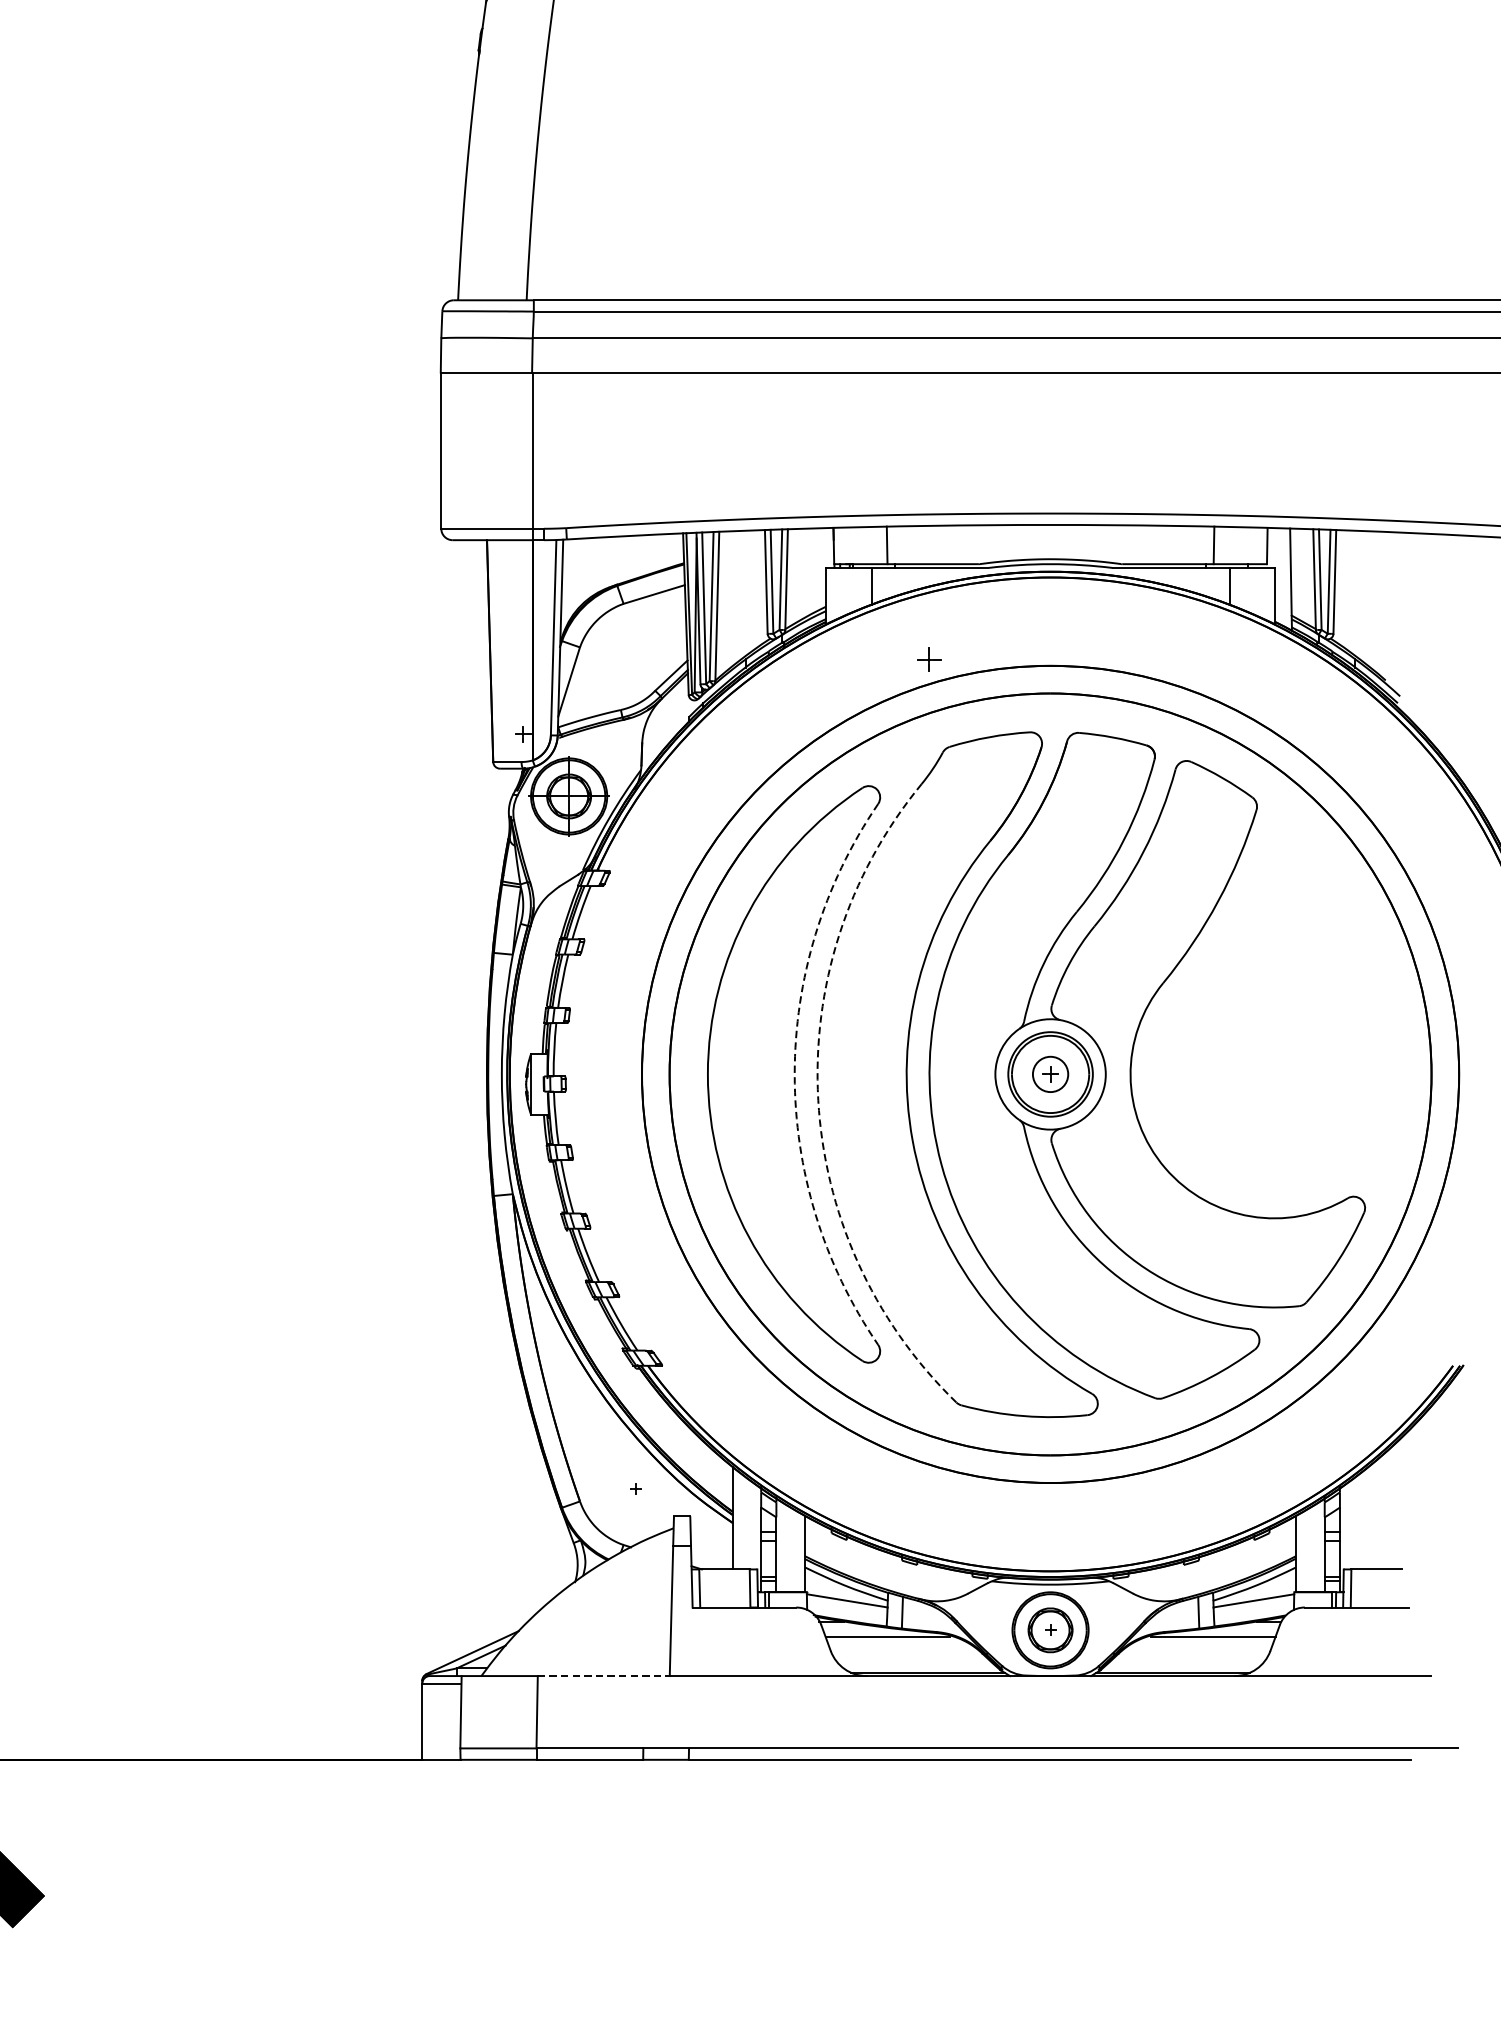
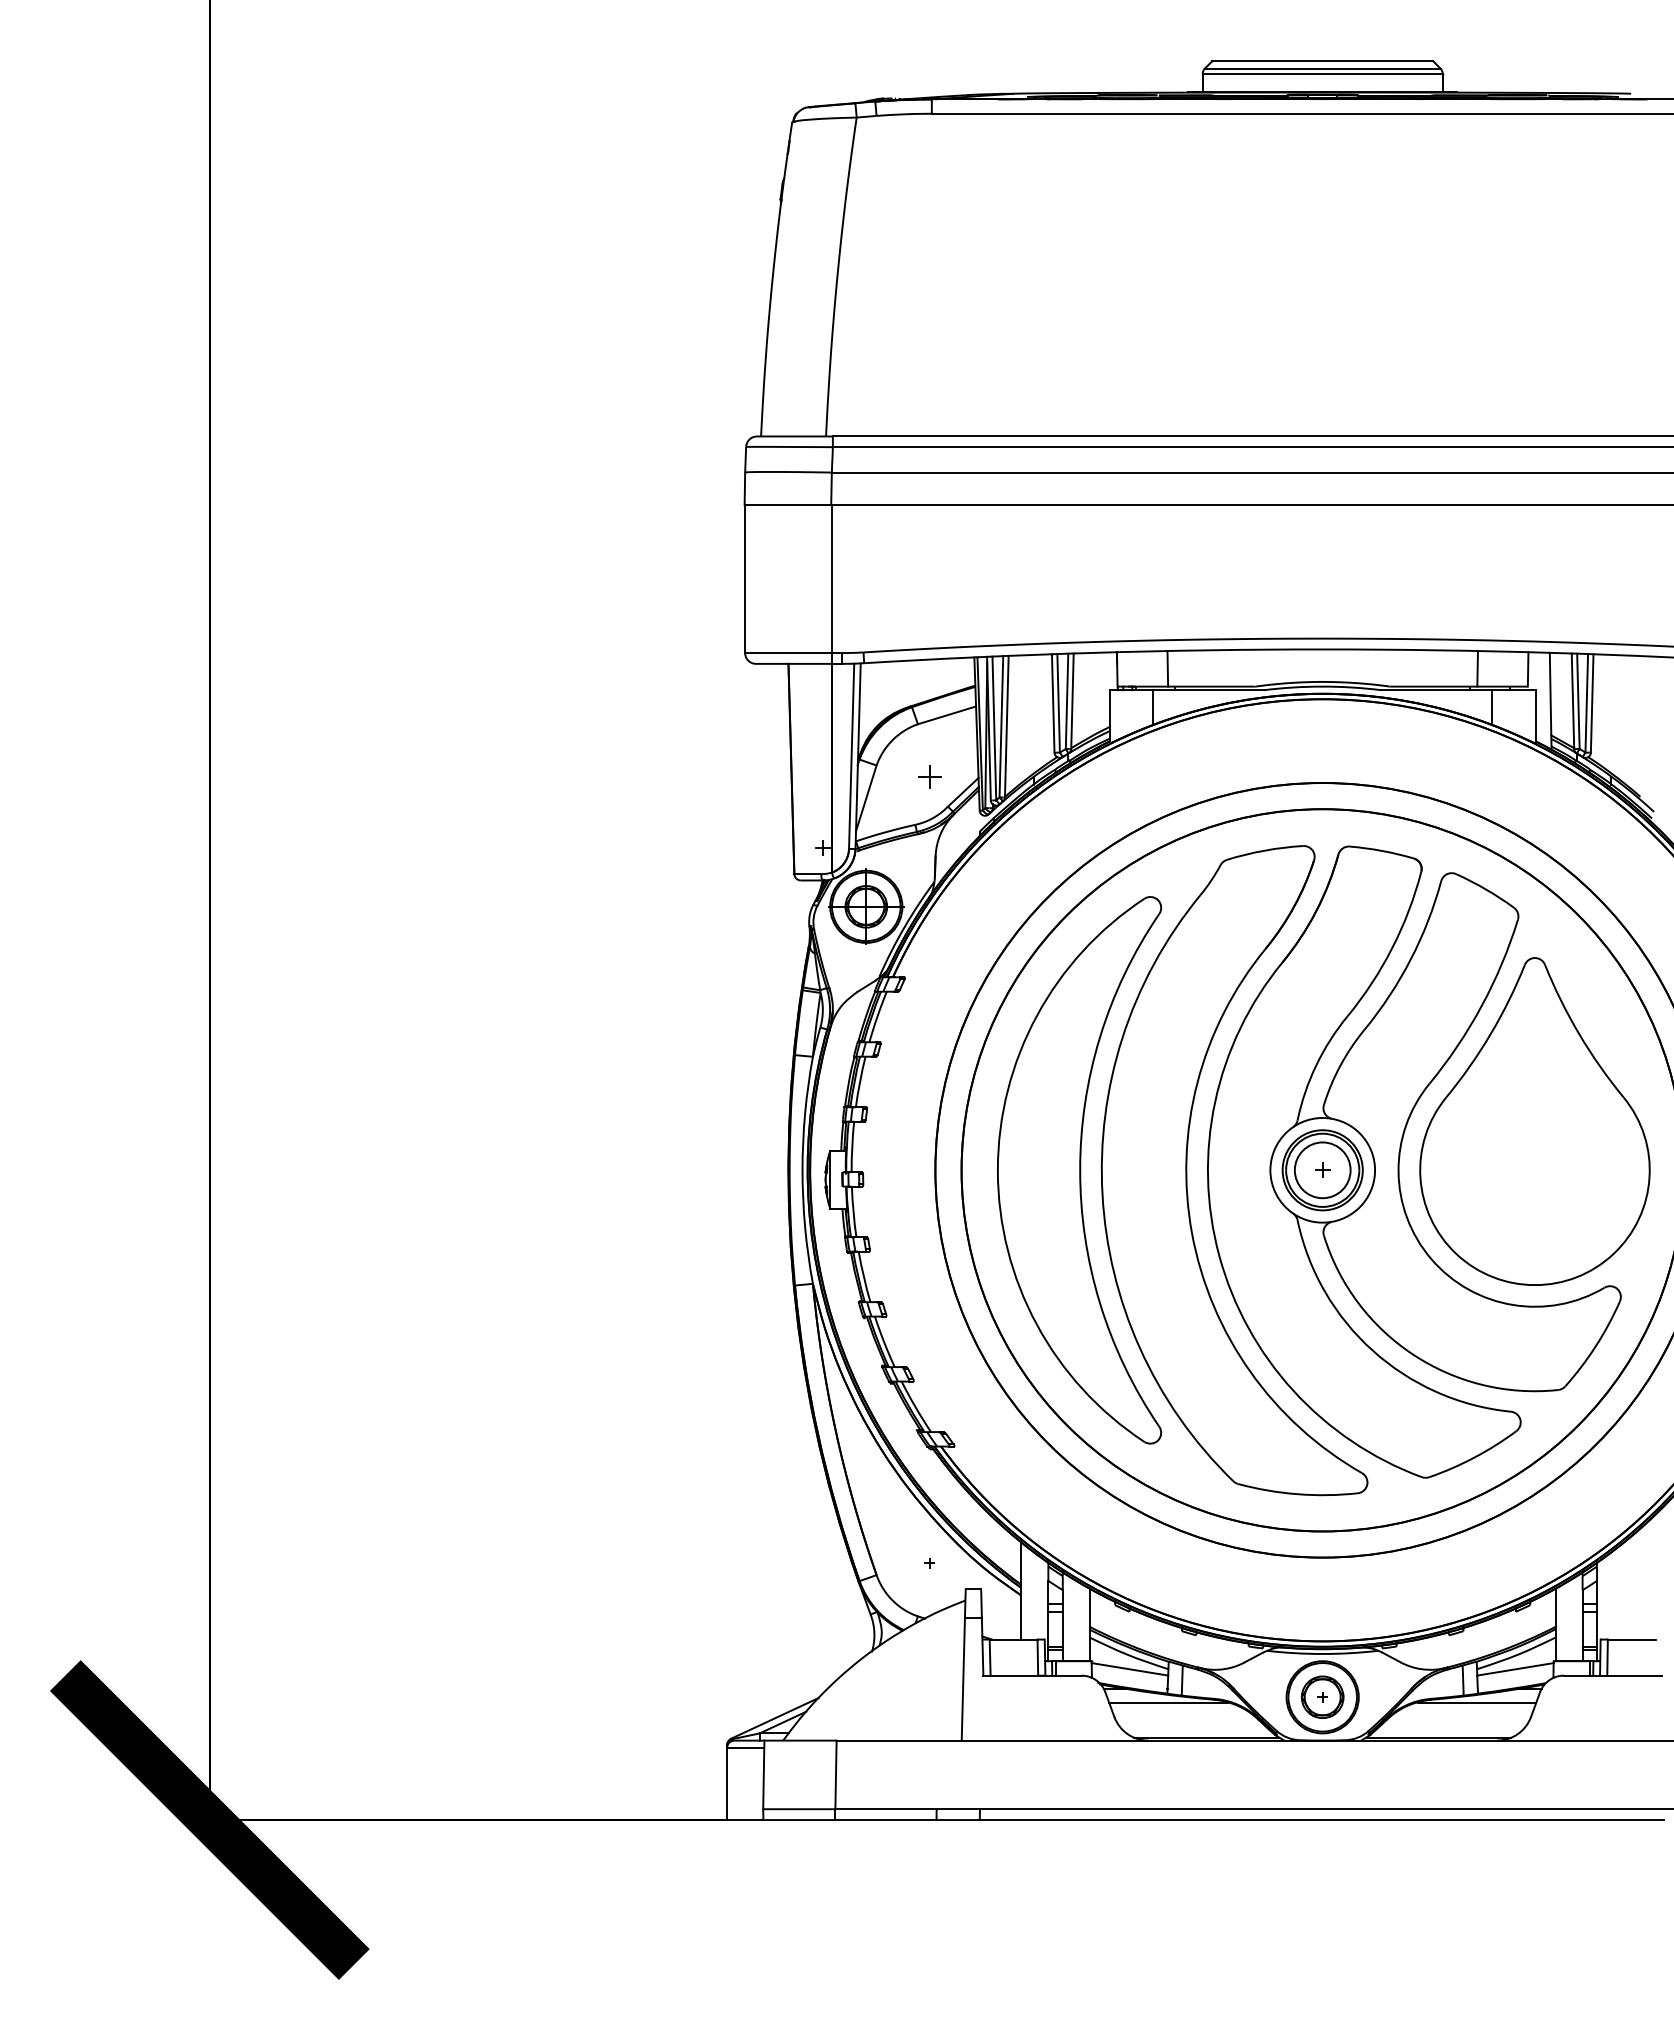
part: (929, 658) -> (929, 776), moved
part: (1273, 1022) -> (1534, 1121), added
arc: (795, 1074) -> (1080, 1170), dashed -> solid
circle: (1050, 1074) -> (1322, 1170), size x1.67
arc: (818, 1099) -> (1102, 1194), dashed -> solid
line: (604, 1675) -> (899, 1740), dashed -> solid

